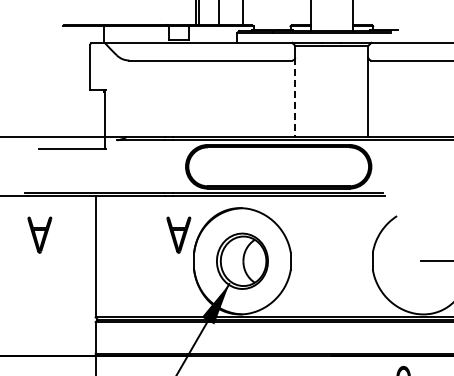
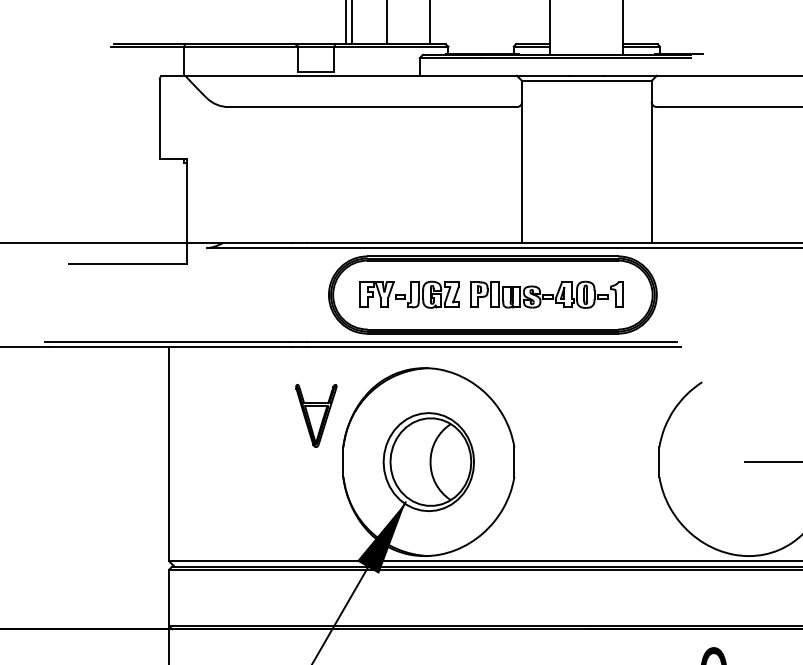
line: (295, 97) -> (522, 172), dashed -> solid
part: (277, 166) -> (490, 294), added
part: (39, 234) -> (69, 414), removed

